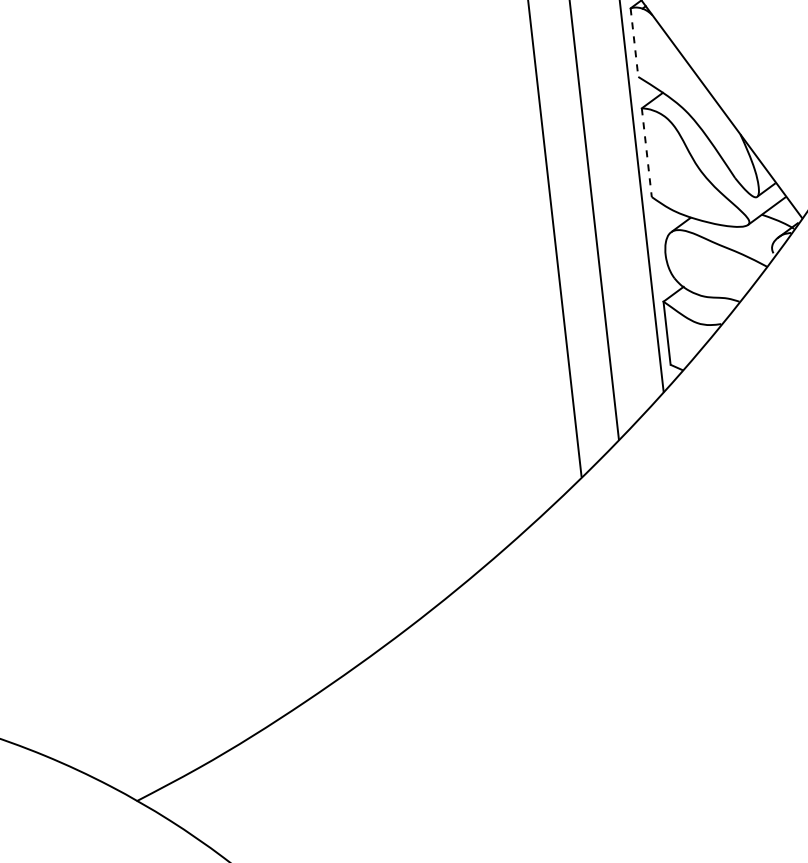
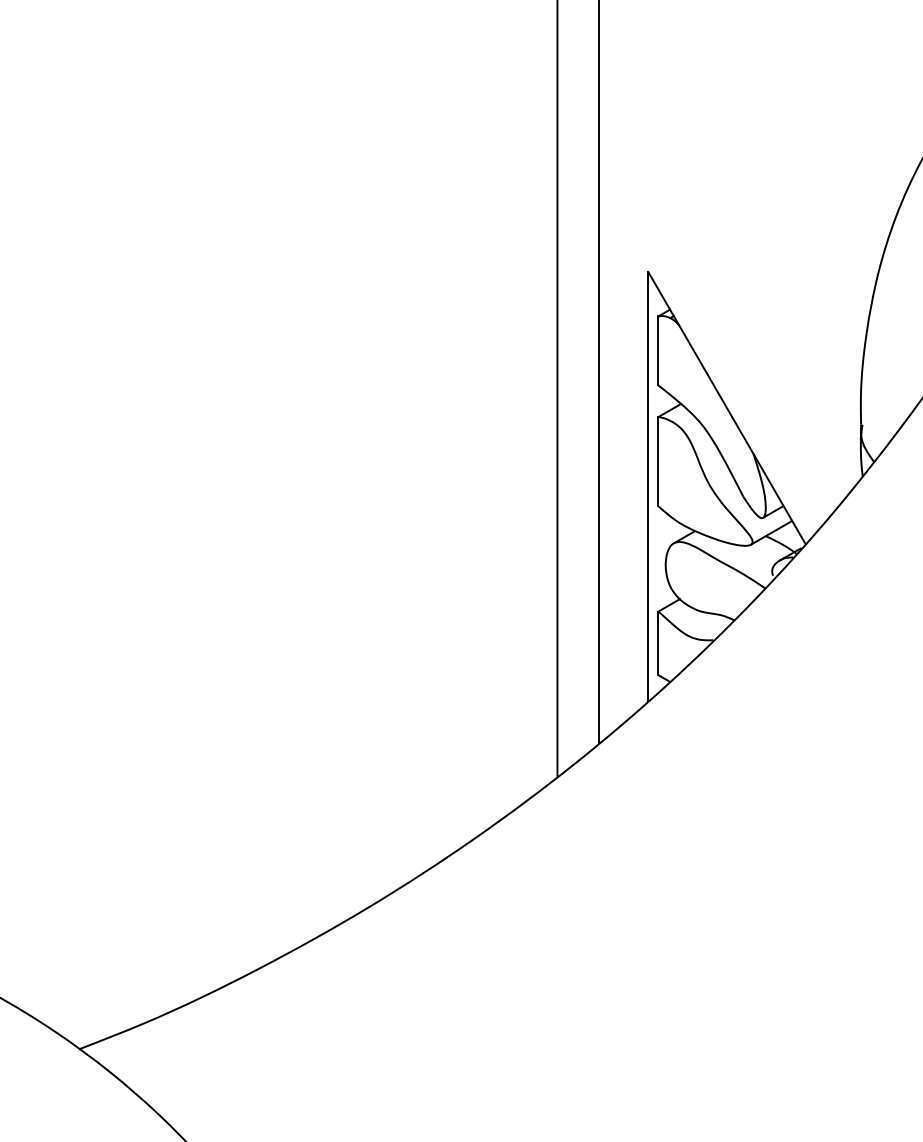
line: (634, 43) -> (658, 351), dashed -> solid
line: (646, 152) -> (658, 461), dashed -> solid

